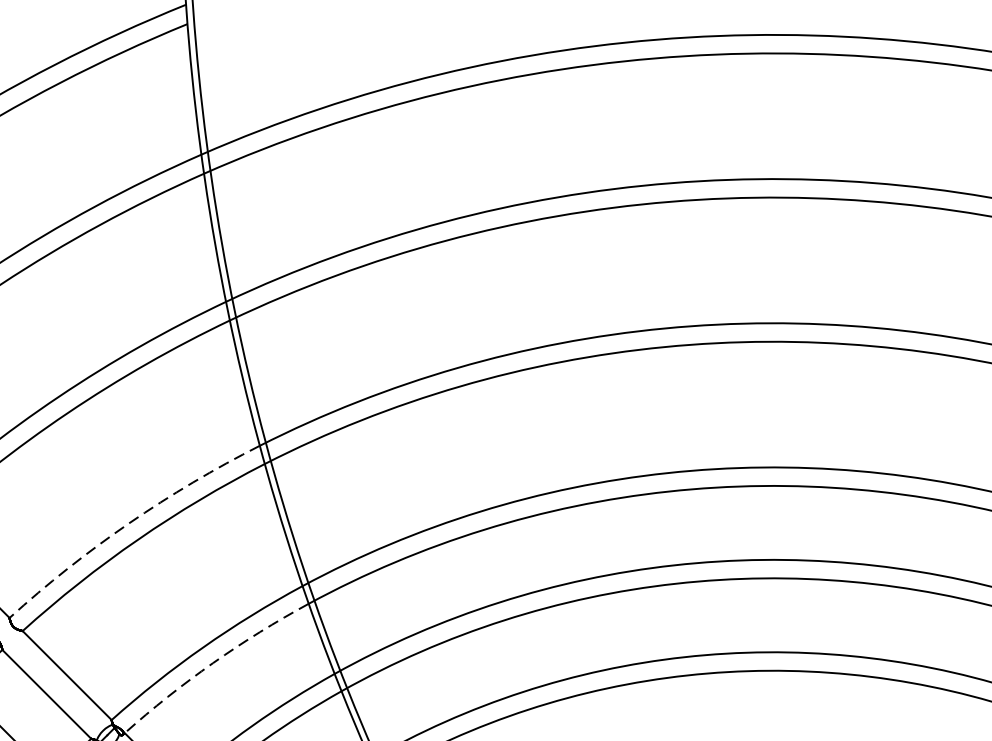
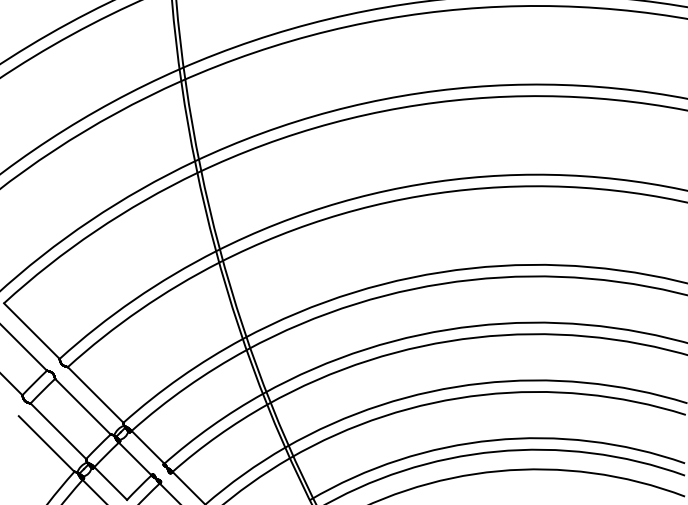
arc: (129, 522) -> (134, 299), dashed -> solid
arc: (212, 663) -> (186, 387), dashed -> solid

